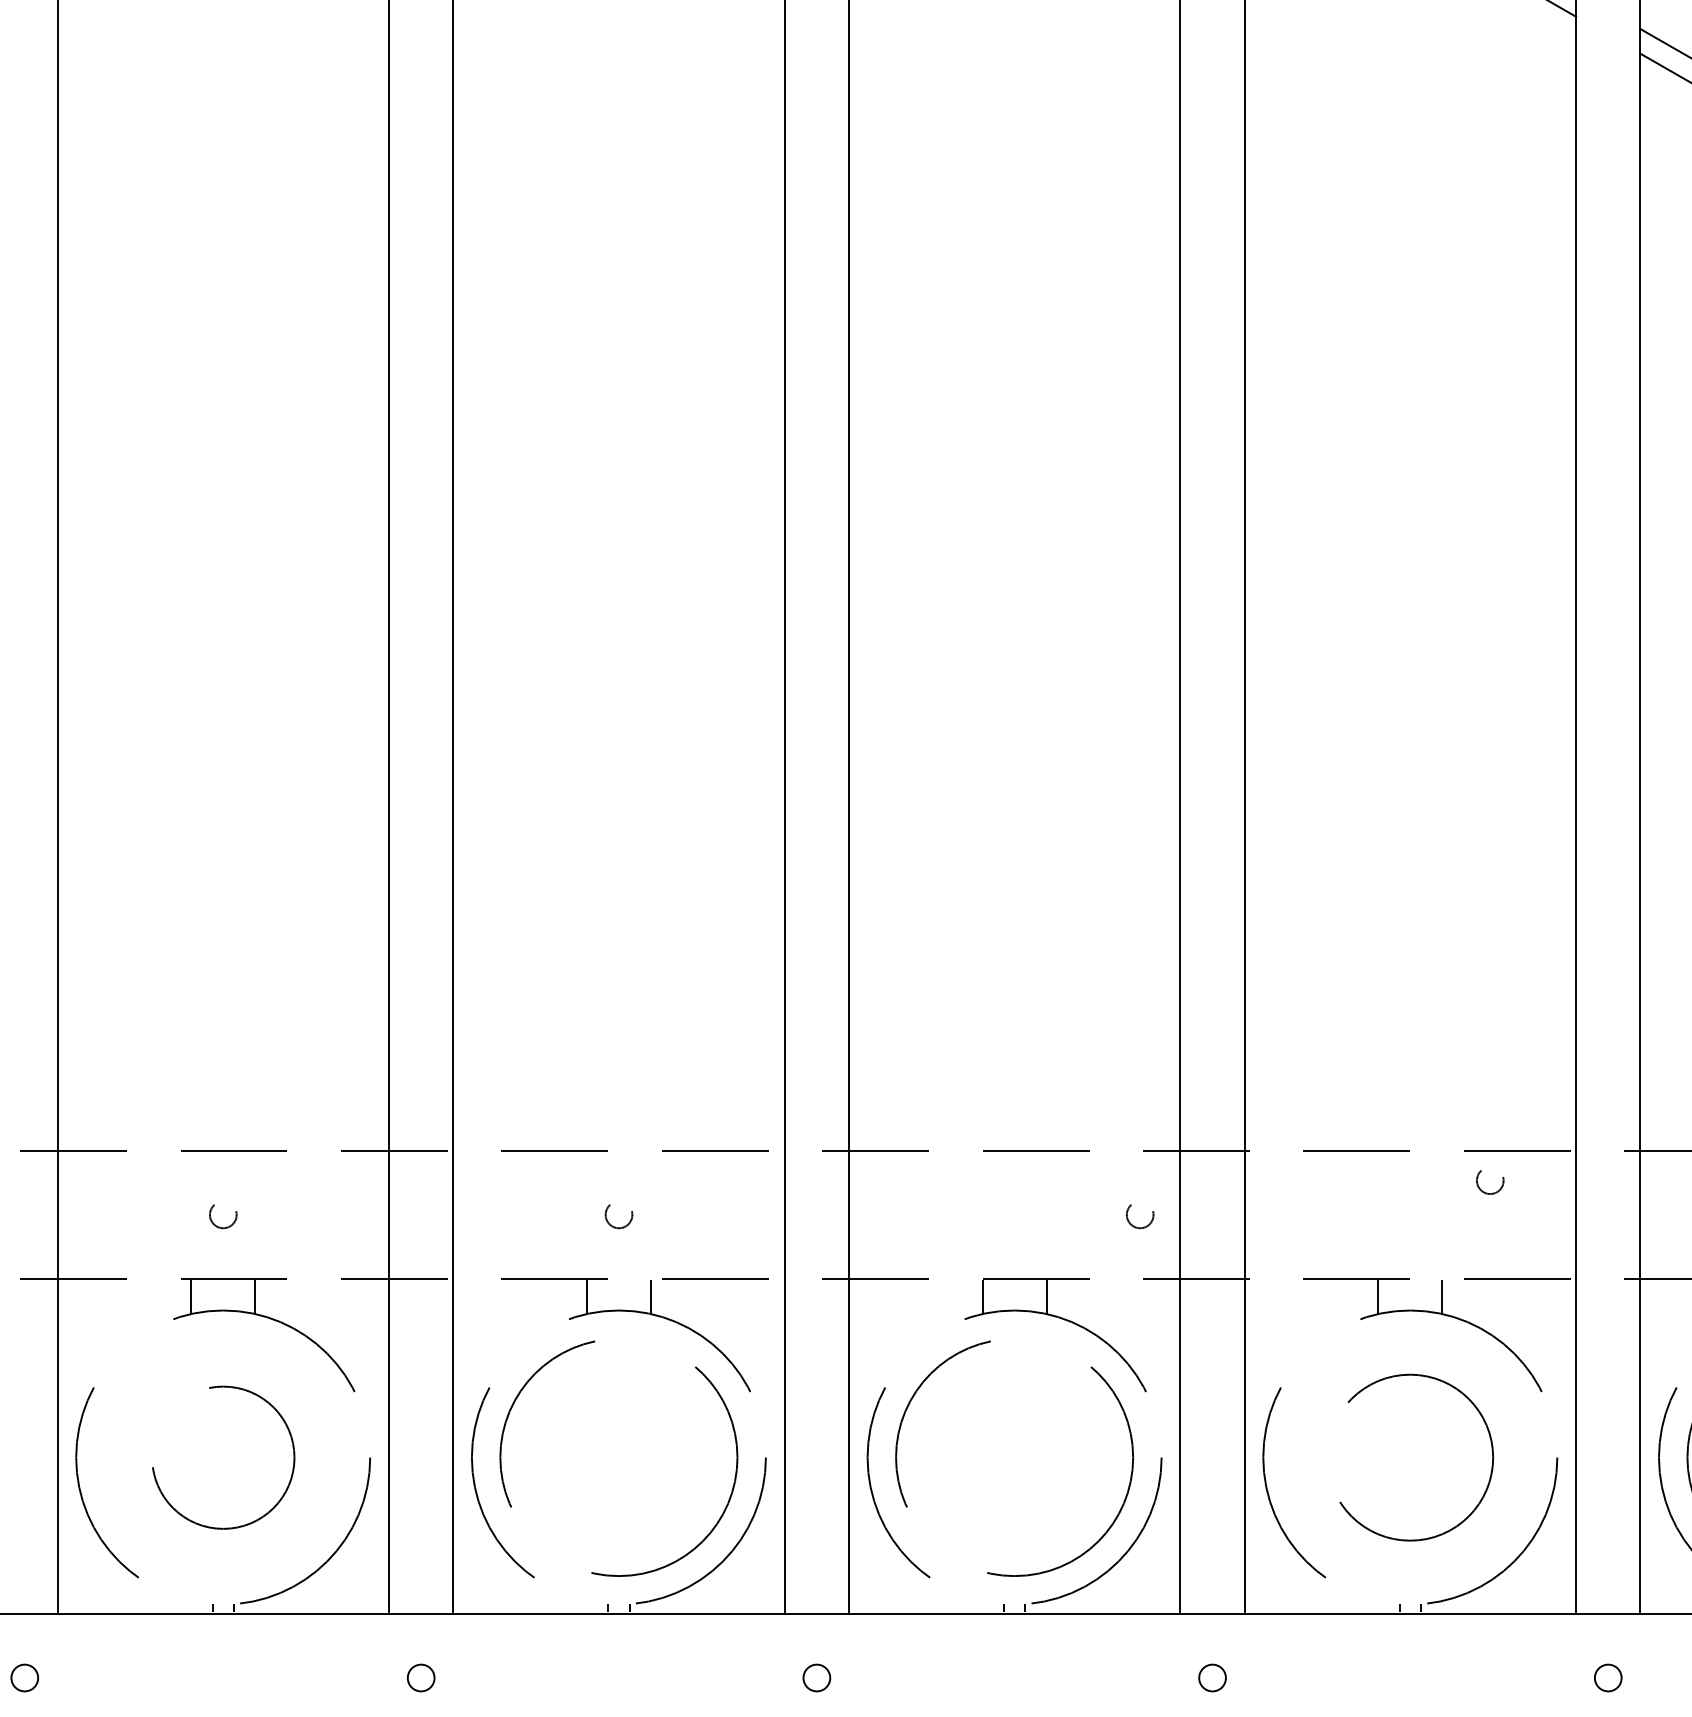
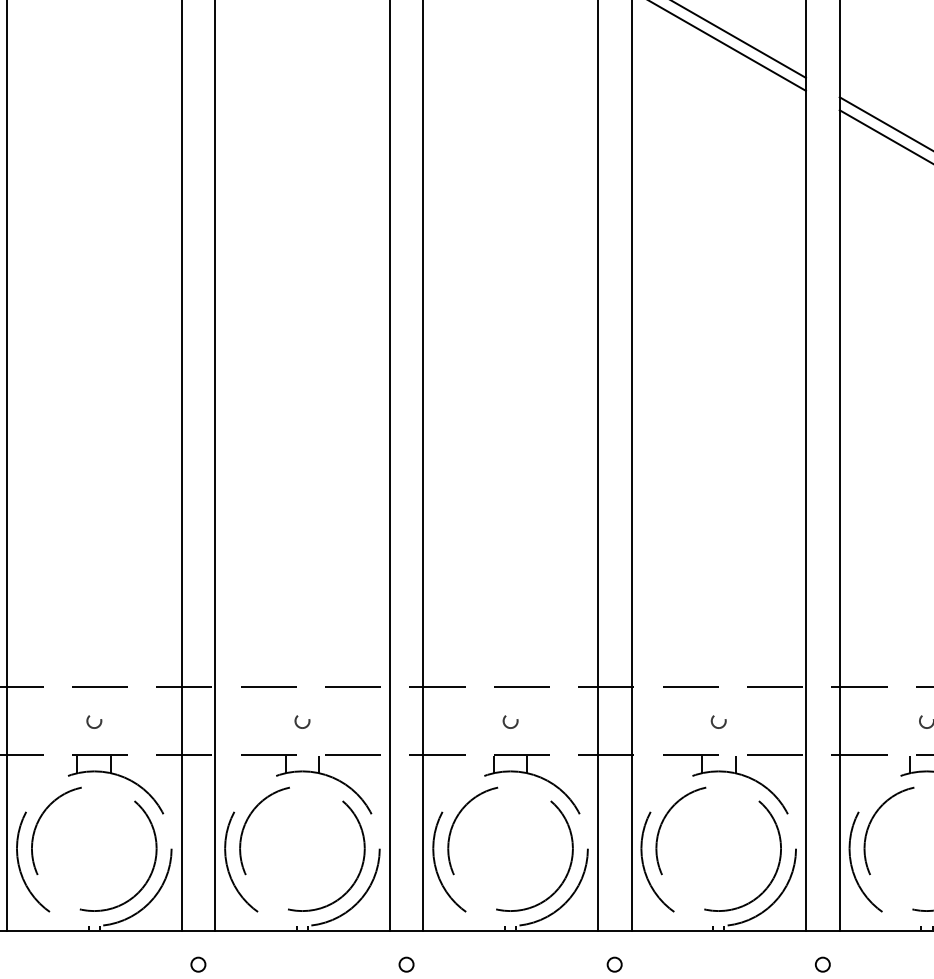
circle: (1489, 1181) -> (718, 721), moved
circle: (1139, 1215) -> (510, 721), moved
circle: (223, 1457) -> (94, 848), size x1.67
circle: (1409, 1457) -> (718, 848), size x1.43

